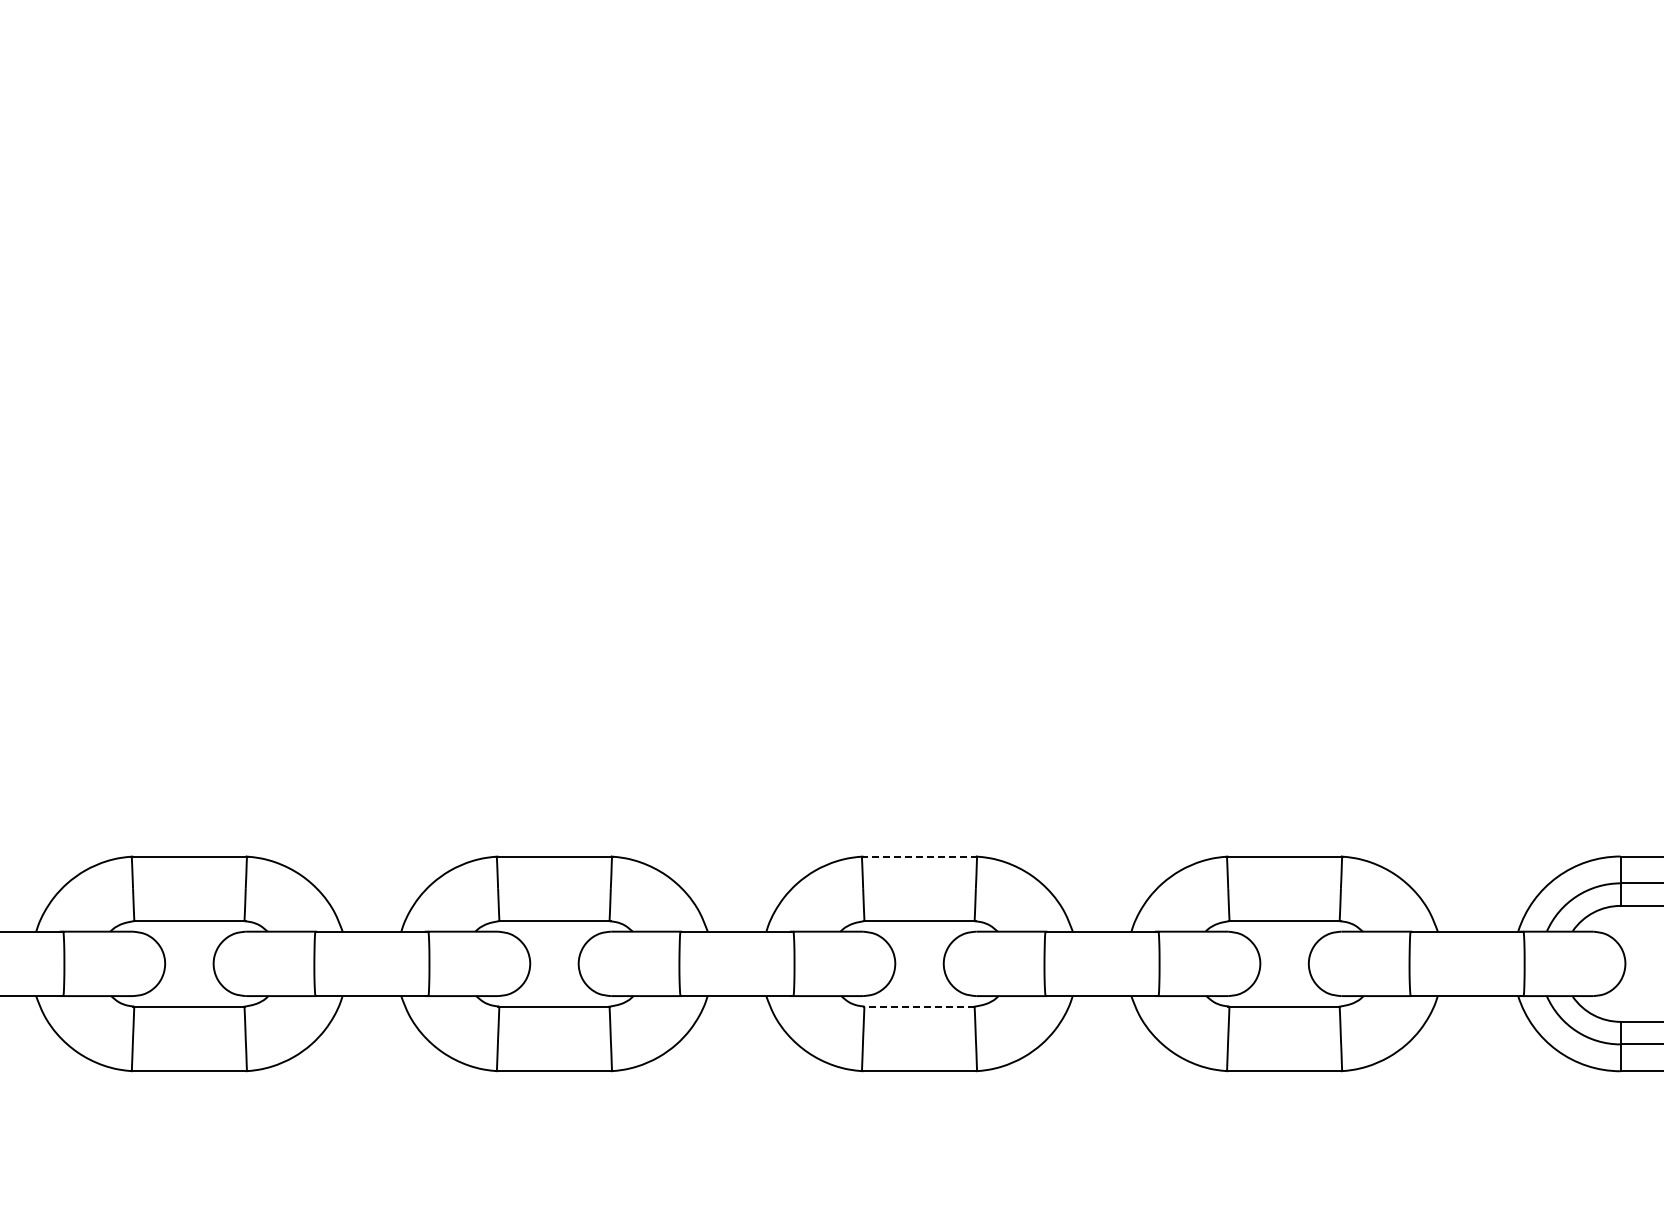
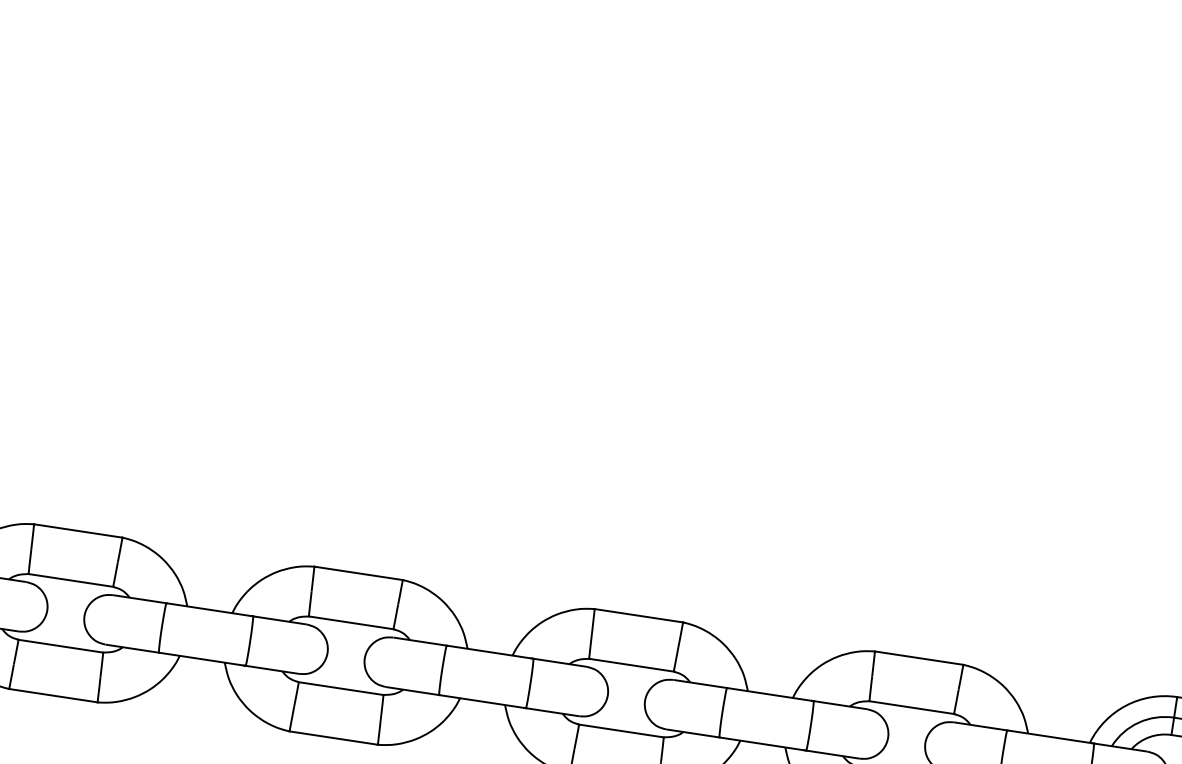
line: (919, 856) -> (638, 615), dashed -> solid
line: (919, 1006) -> (621, 730), dashed -> solid

